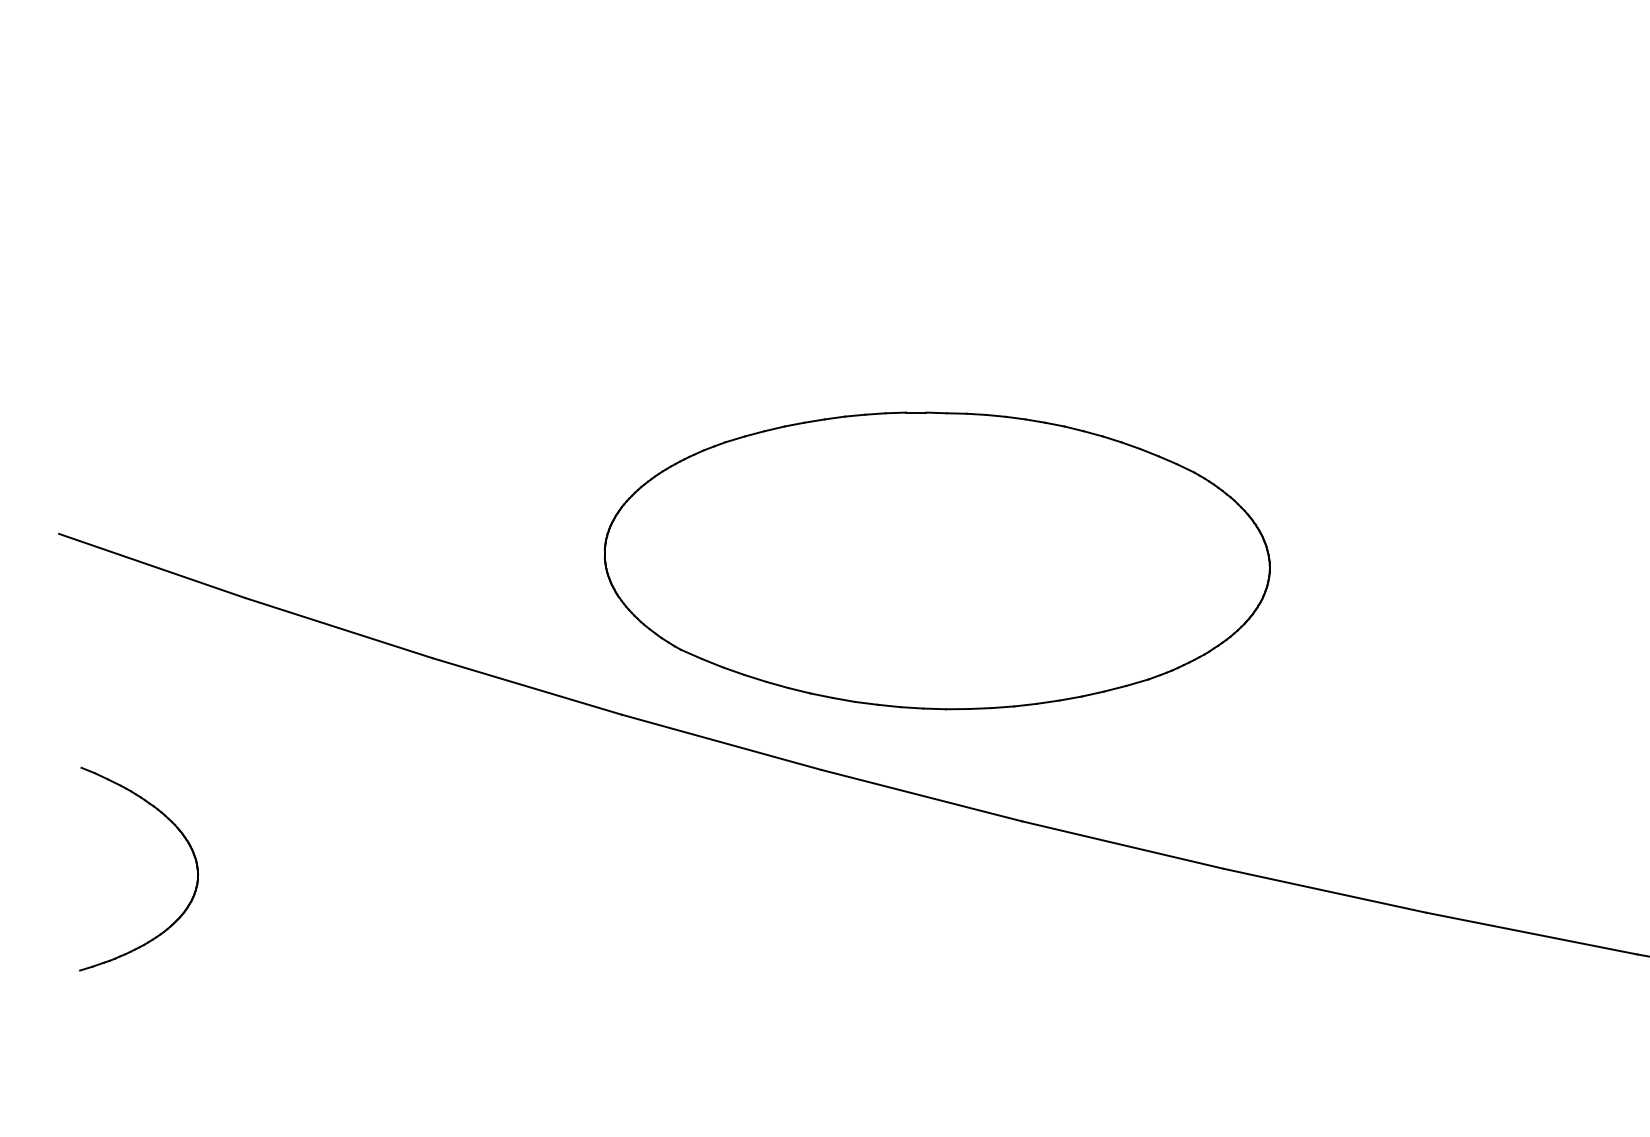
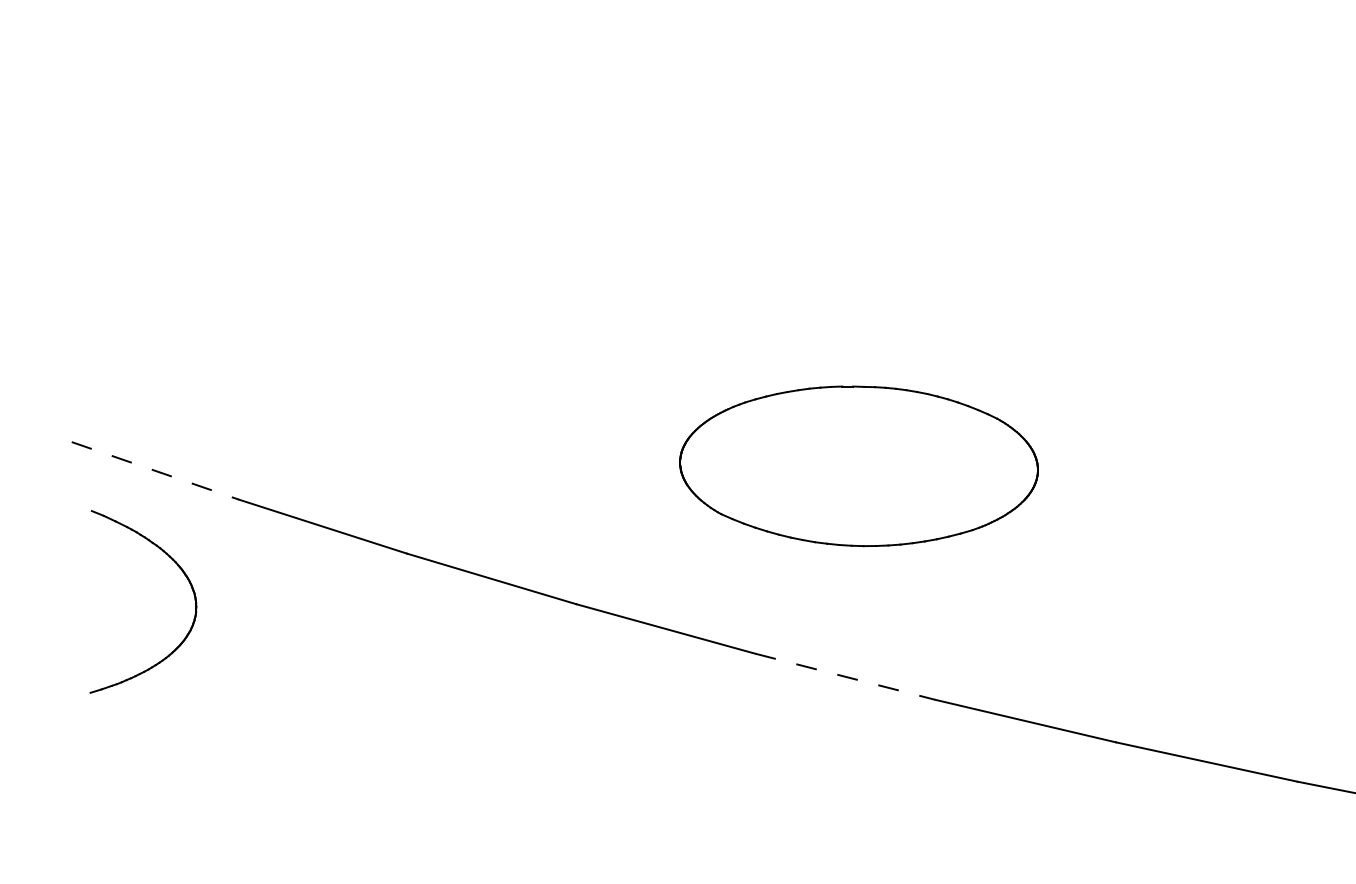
part: (936, 560) -> (858, 465), size x0.6
line: (152, 566) -> (155, 471), solid -> dashed
line: (921, 795) -> (845, 676), solid -> dashed
part: (183, 837) -> (183, 573), moved

